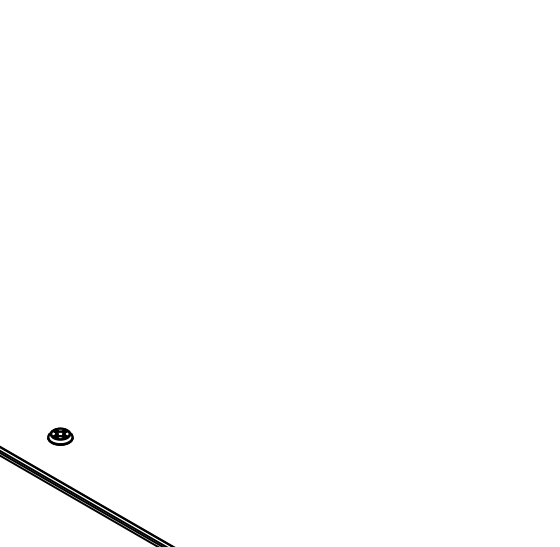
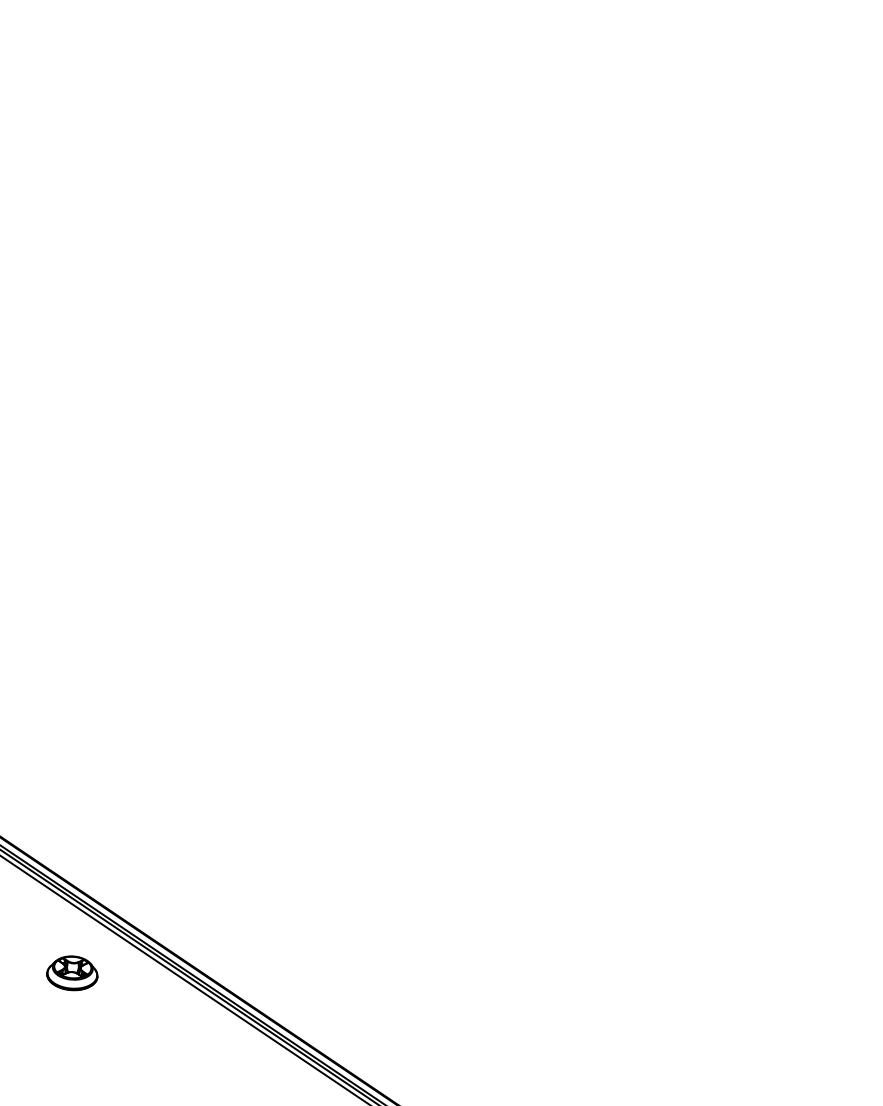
part: (60, 436) -> (72, 972), moved

